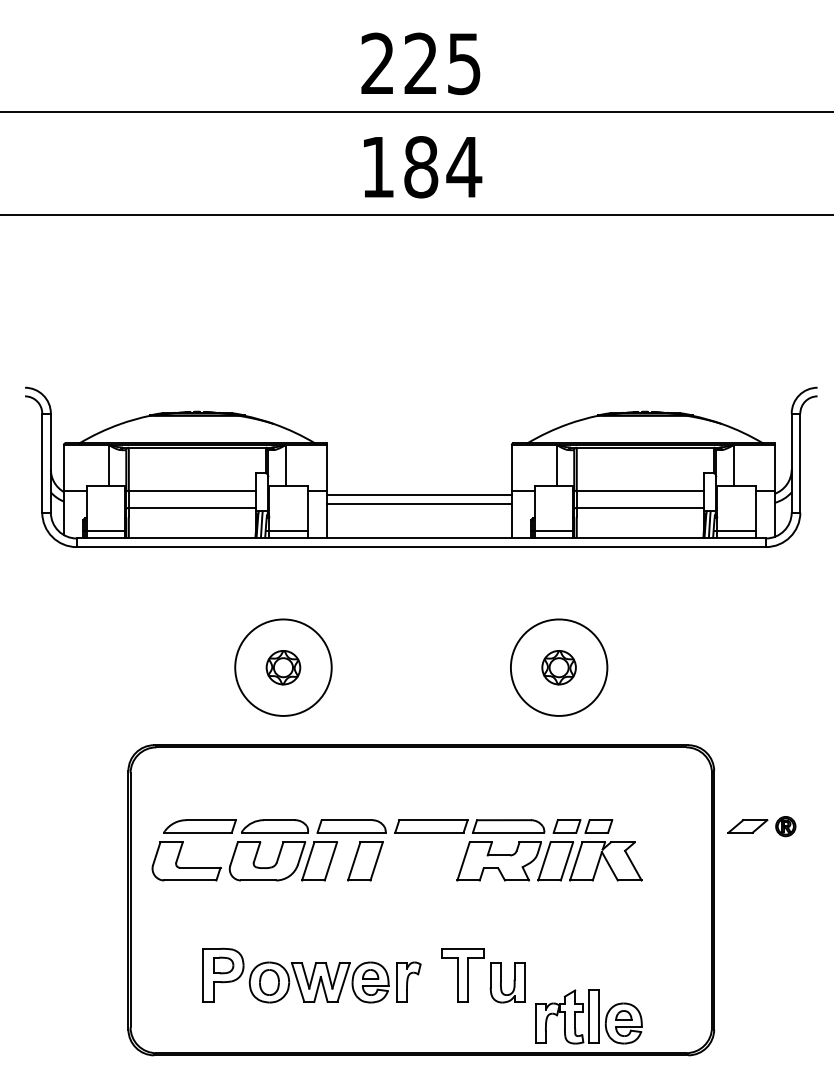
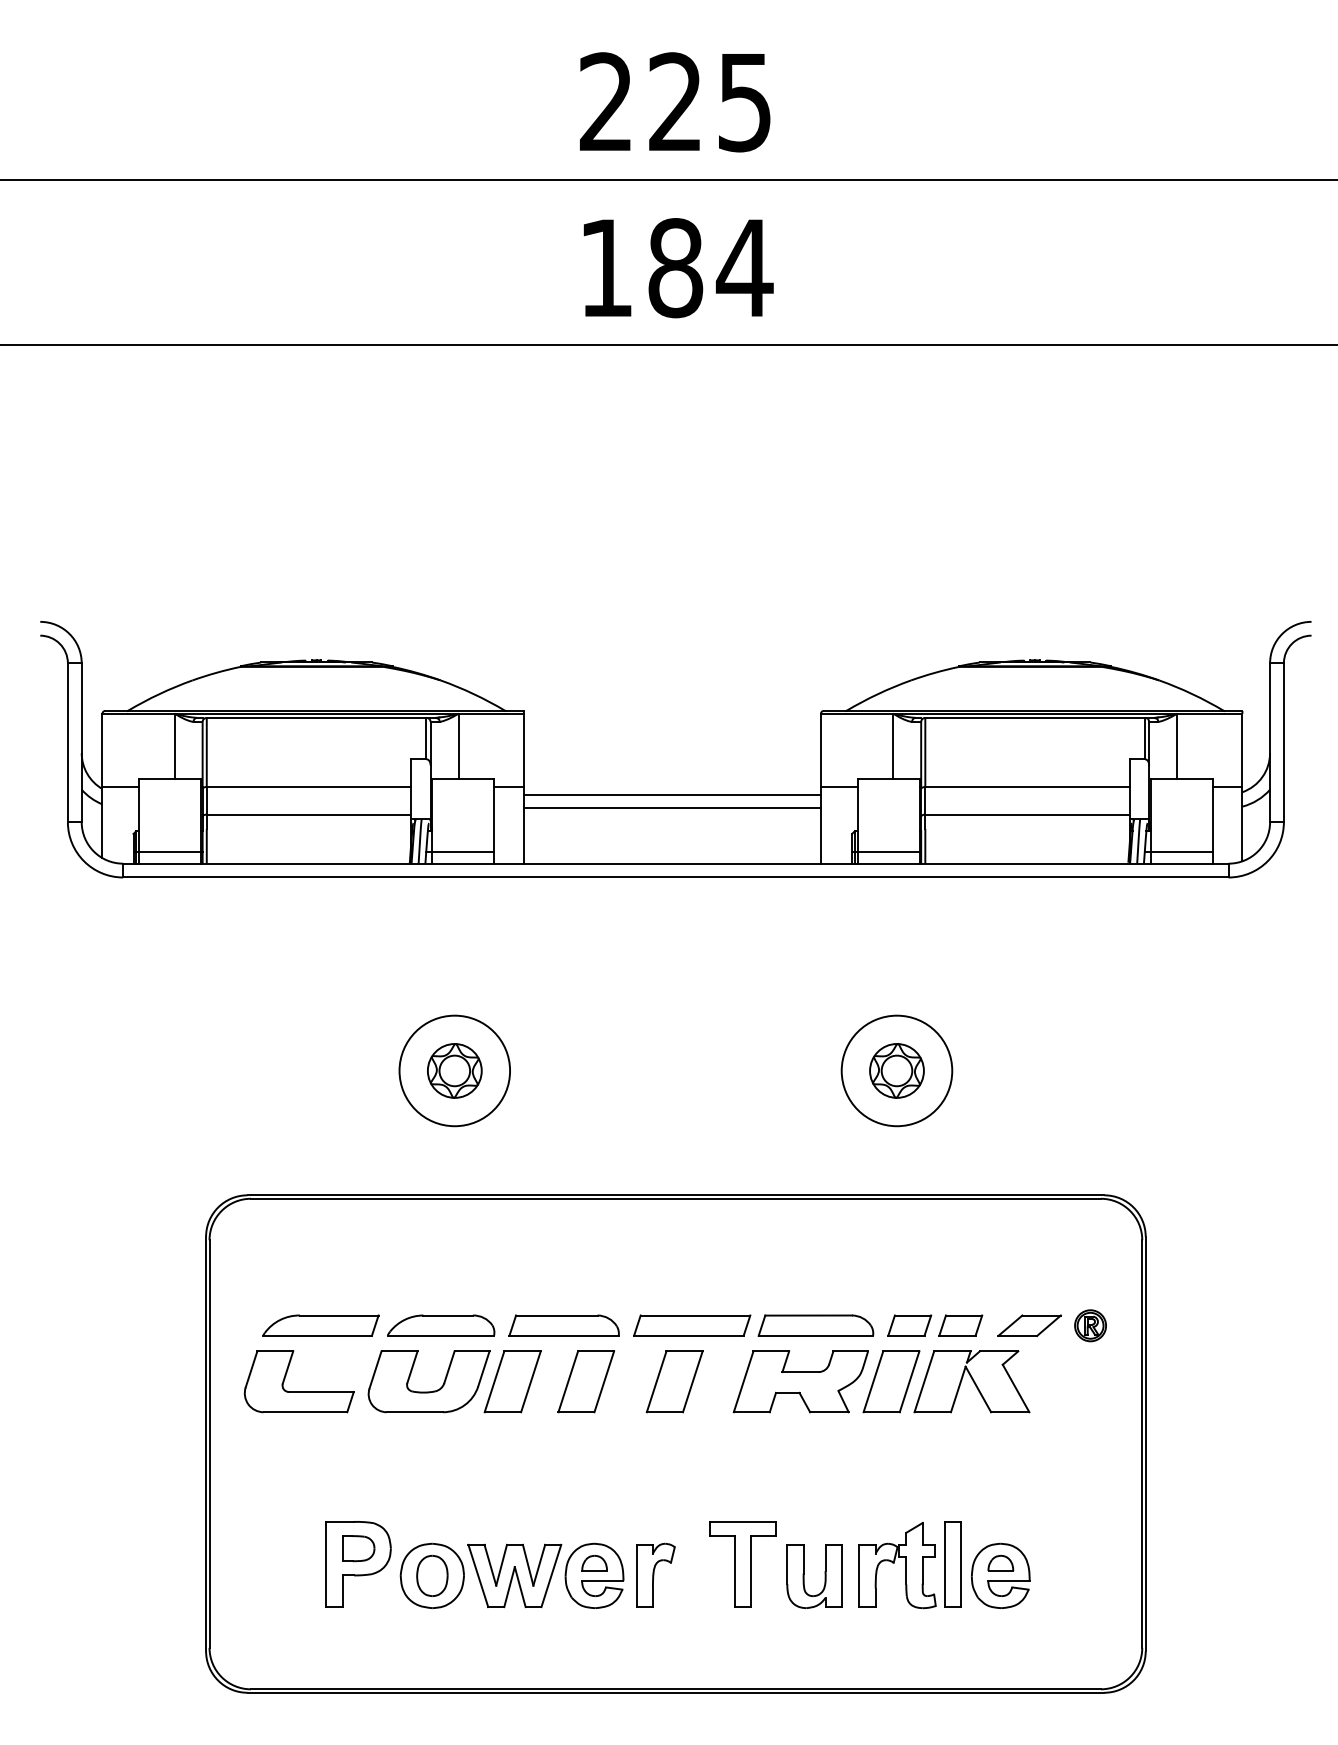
circle: (283, 667) -> (454, 1070), size x0.71
circle: (558, 667) -> (895, 1070), size x0.71
part: (761, 826) -> (1051, 1325), moved
part: (420, 861) -> (674, 1381), added
part: (588, 1016) -> (944, 1564), moved

